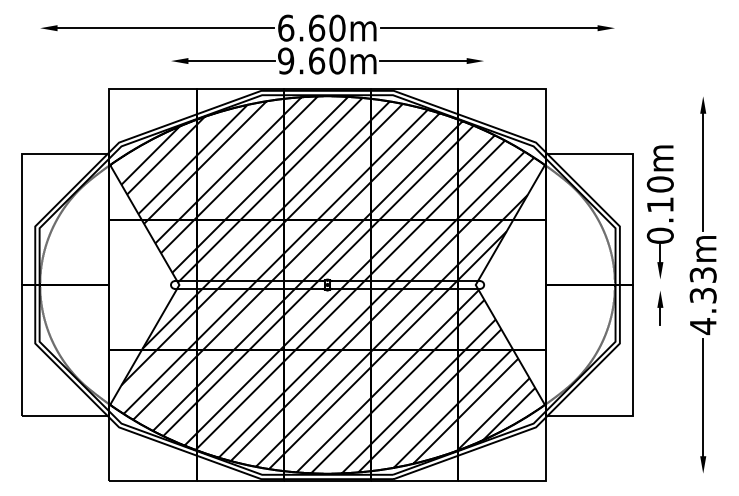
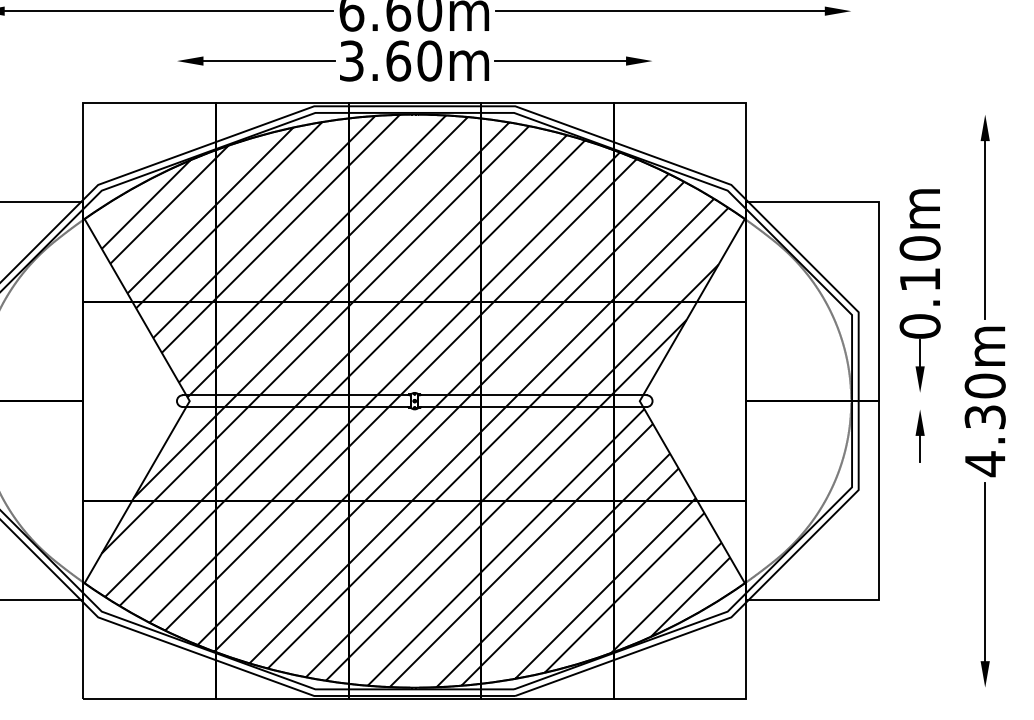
text: (286, 60) -> (352, 60), 9.60m -> 3.60m
text: (702, 275) -> (984, 386), 4.33m -> 4.30m

